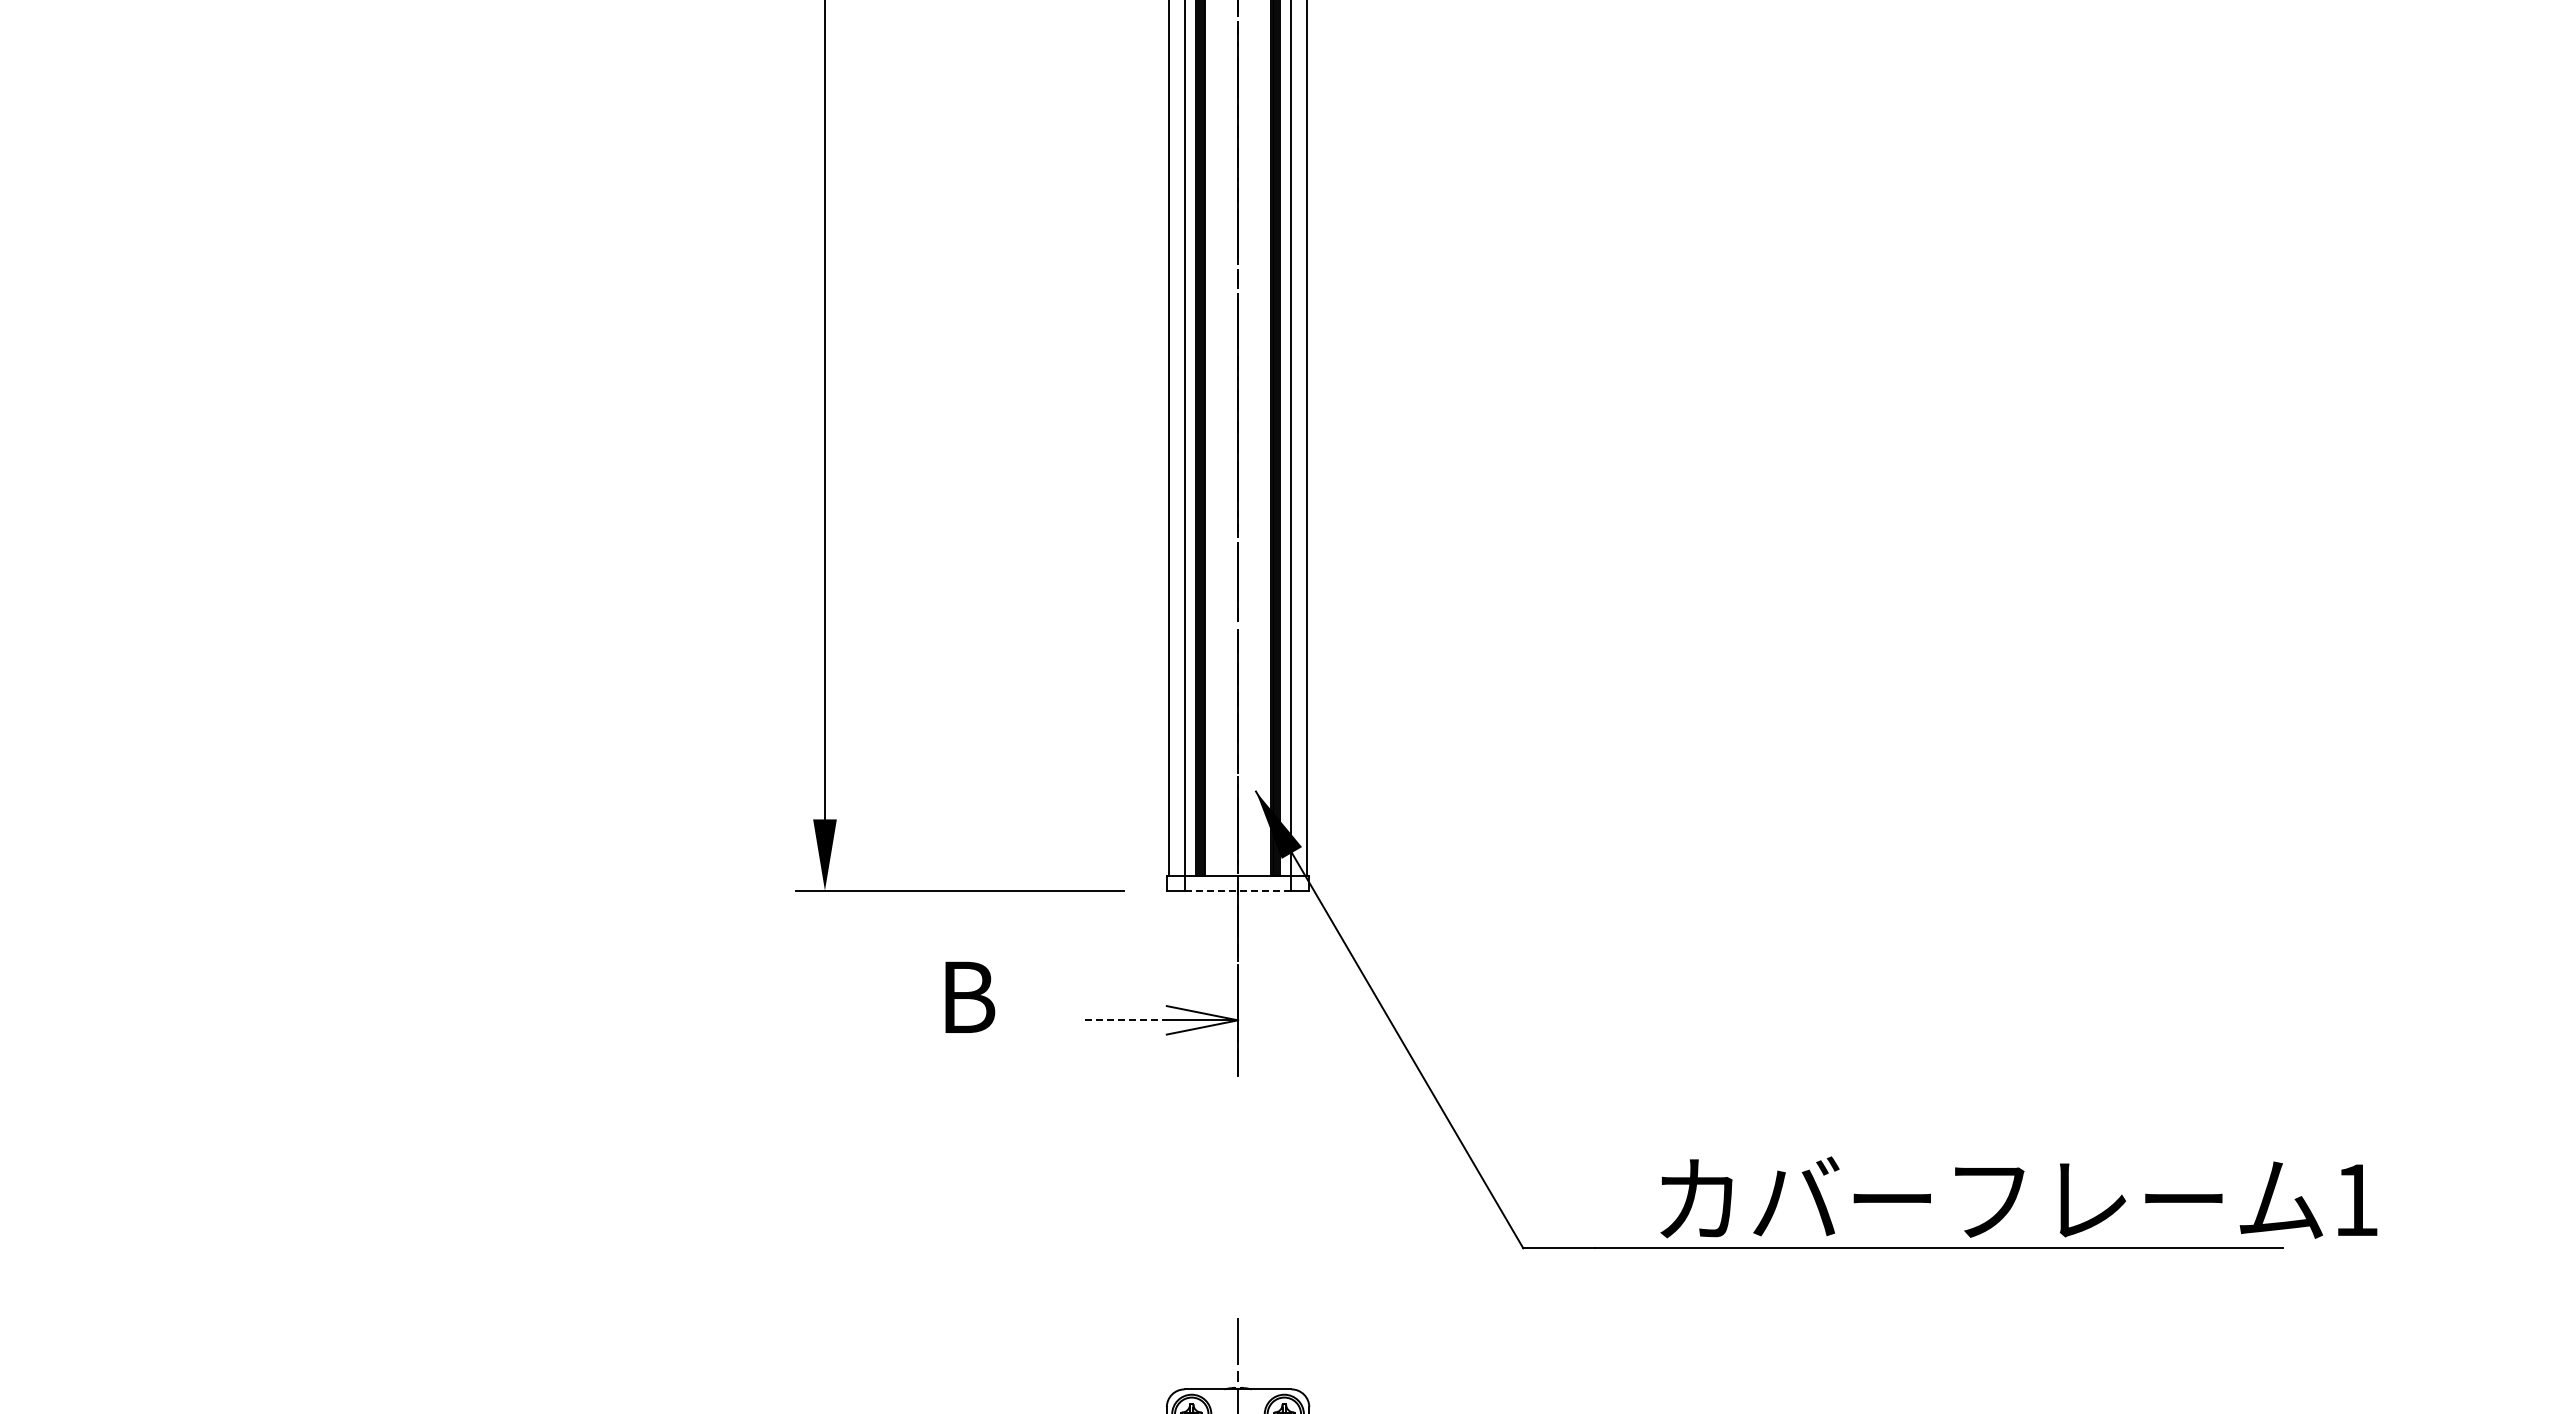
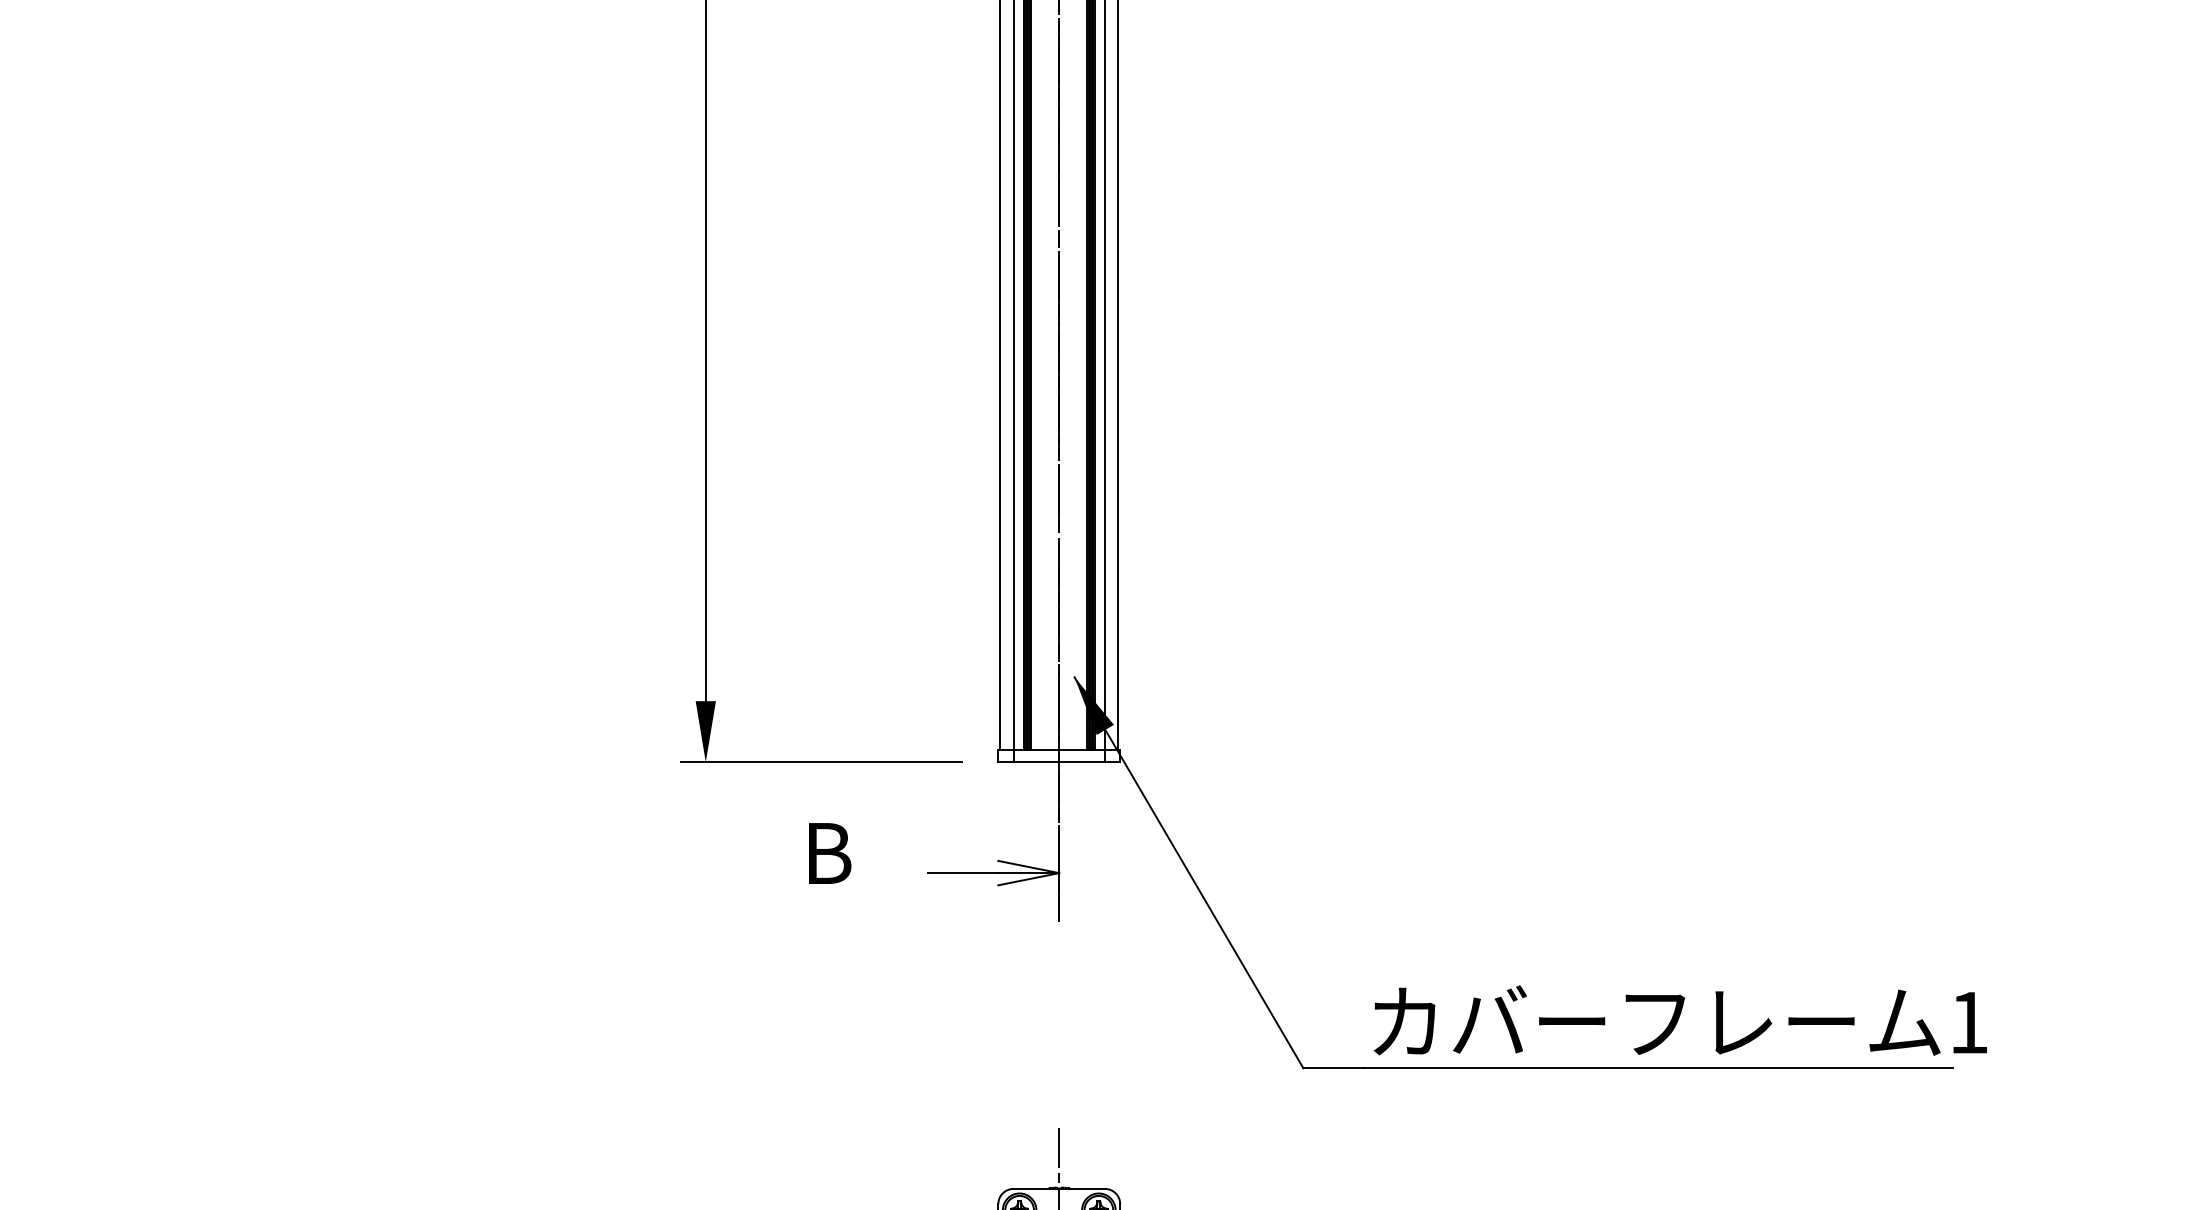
line: (1238, 890) -> (1059, 762), dashed -> solid
line: (1126, 1020) -> (963, 873), dashed -> solid
text: (2018, 1197) -> (1680, 1020), moved

